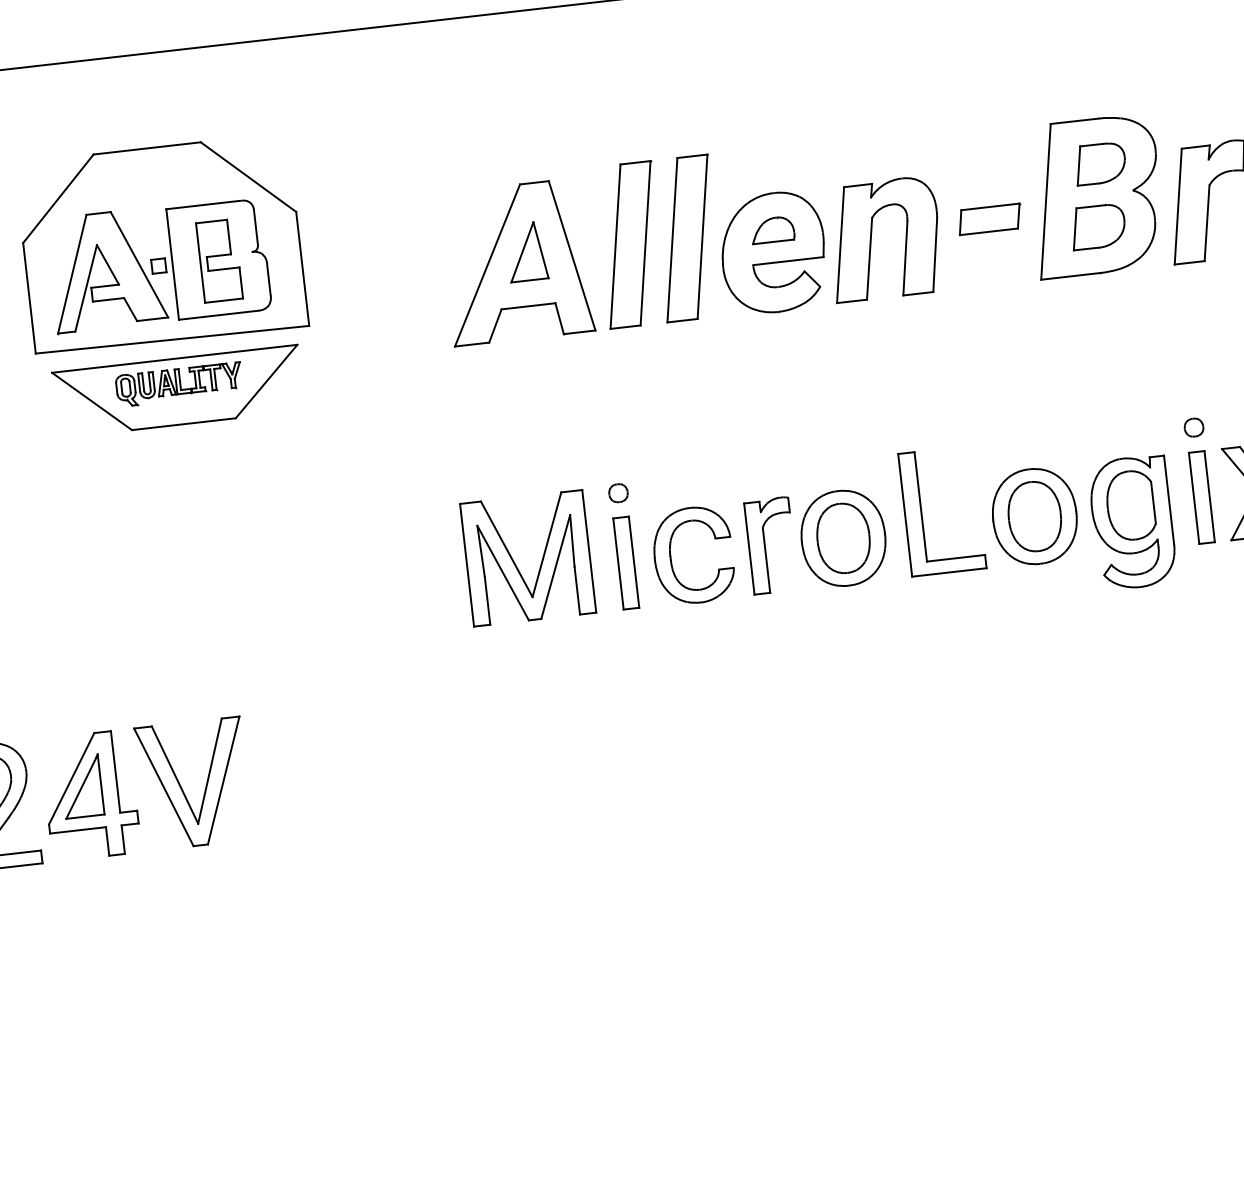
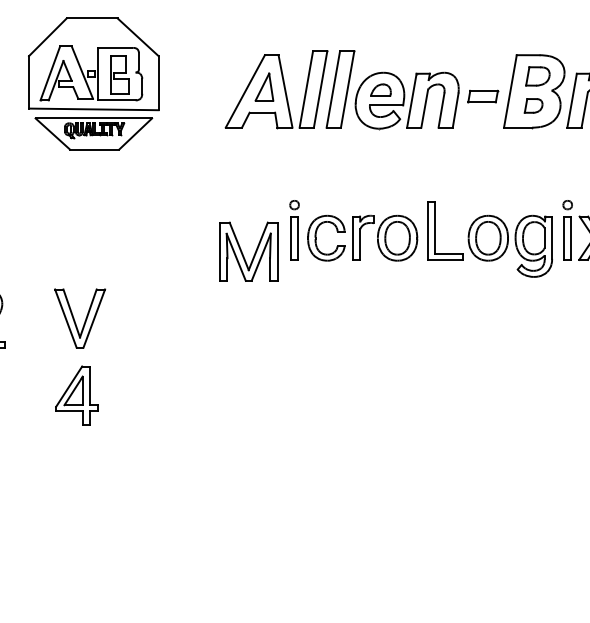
part: (1098, 225) -> (533, 105), size x0.7
part: (527, 557) -> (248, 251), moved
part: (89, 795) -> (76, 395), moved

